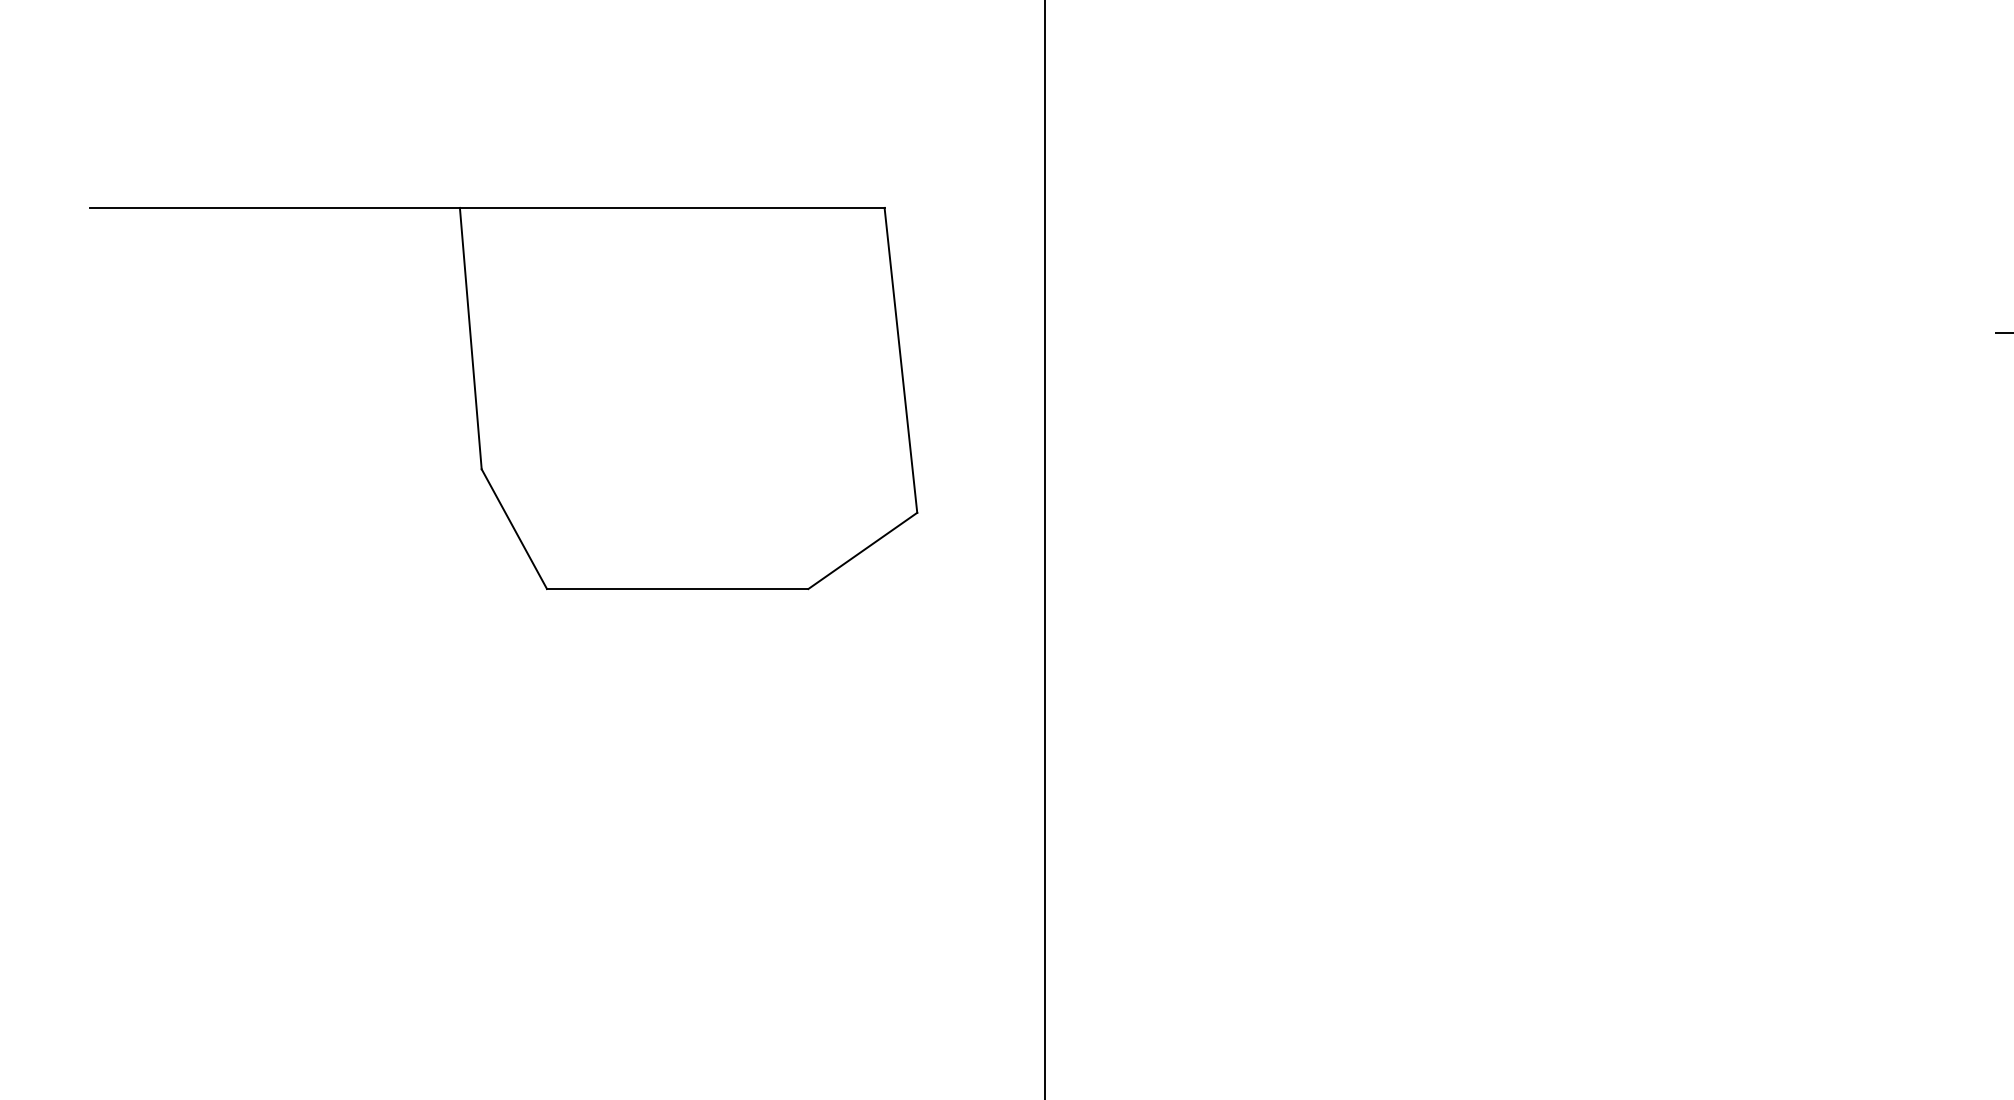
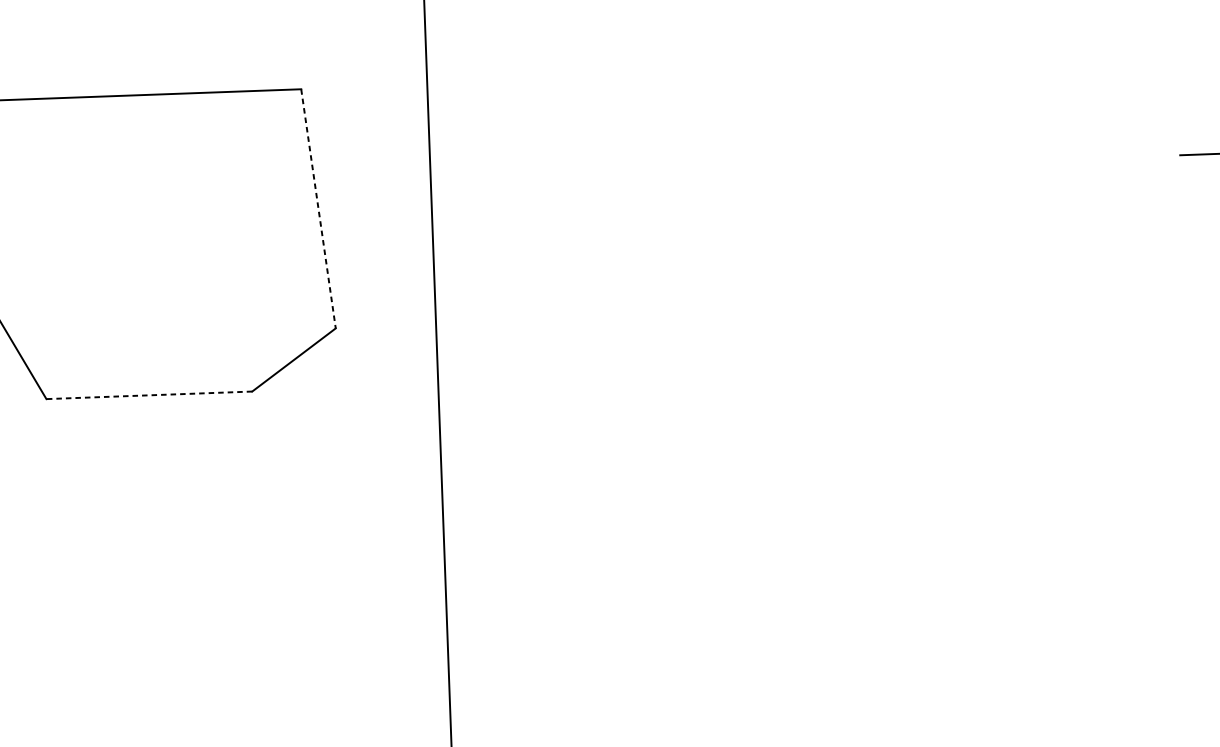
line: (900, 360) -> (318, 208), solid -> dashed
line: (677, 589) -> (149, 395), solid -> dashed

